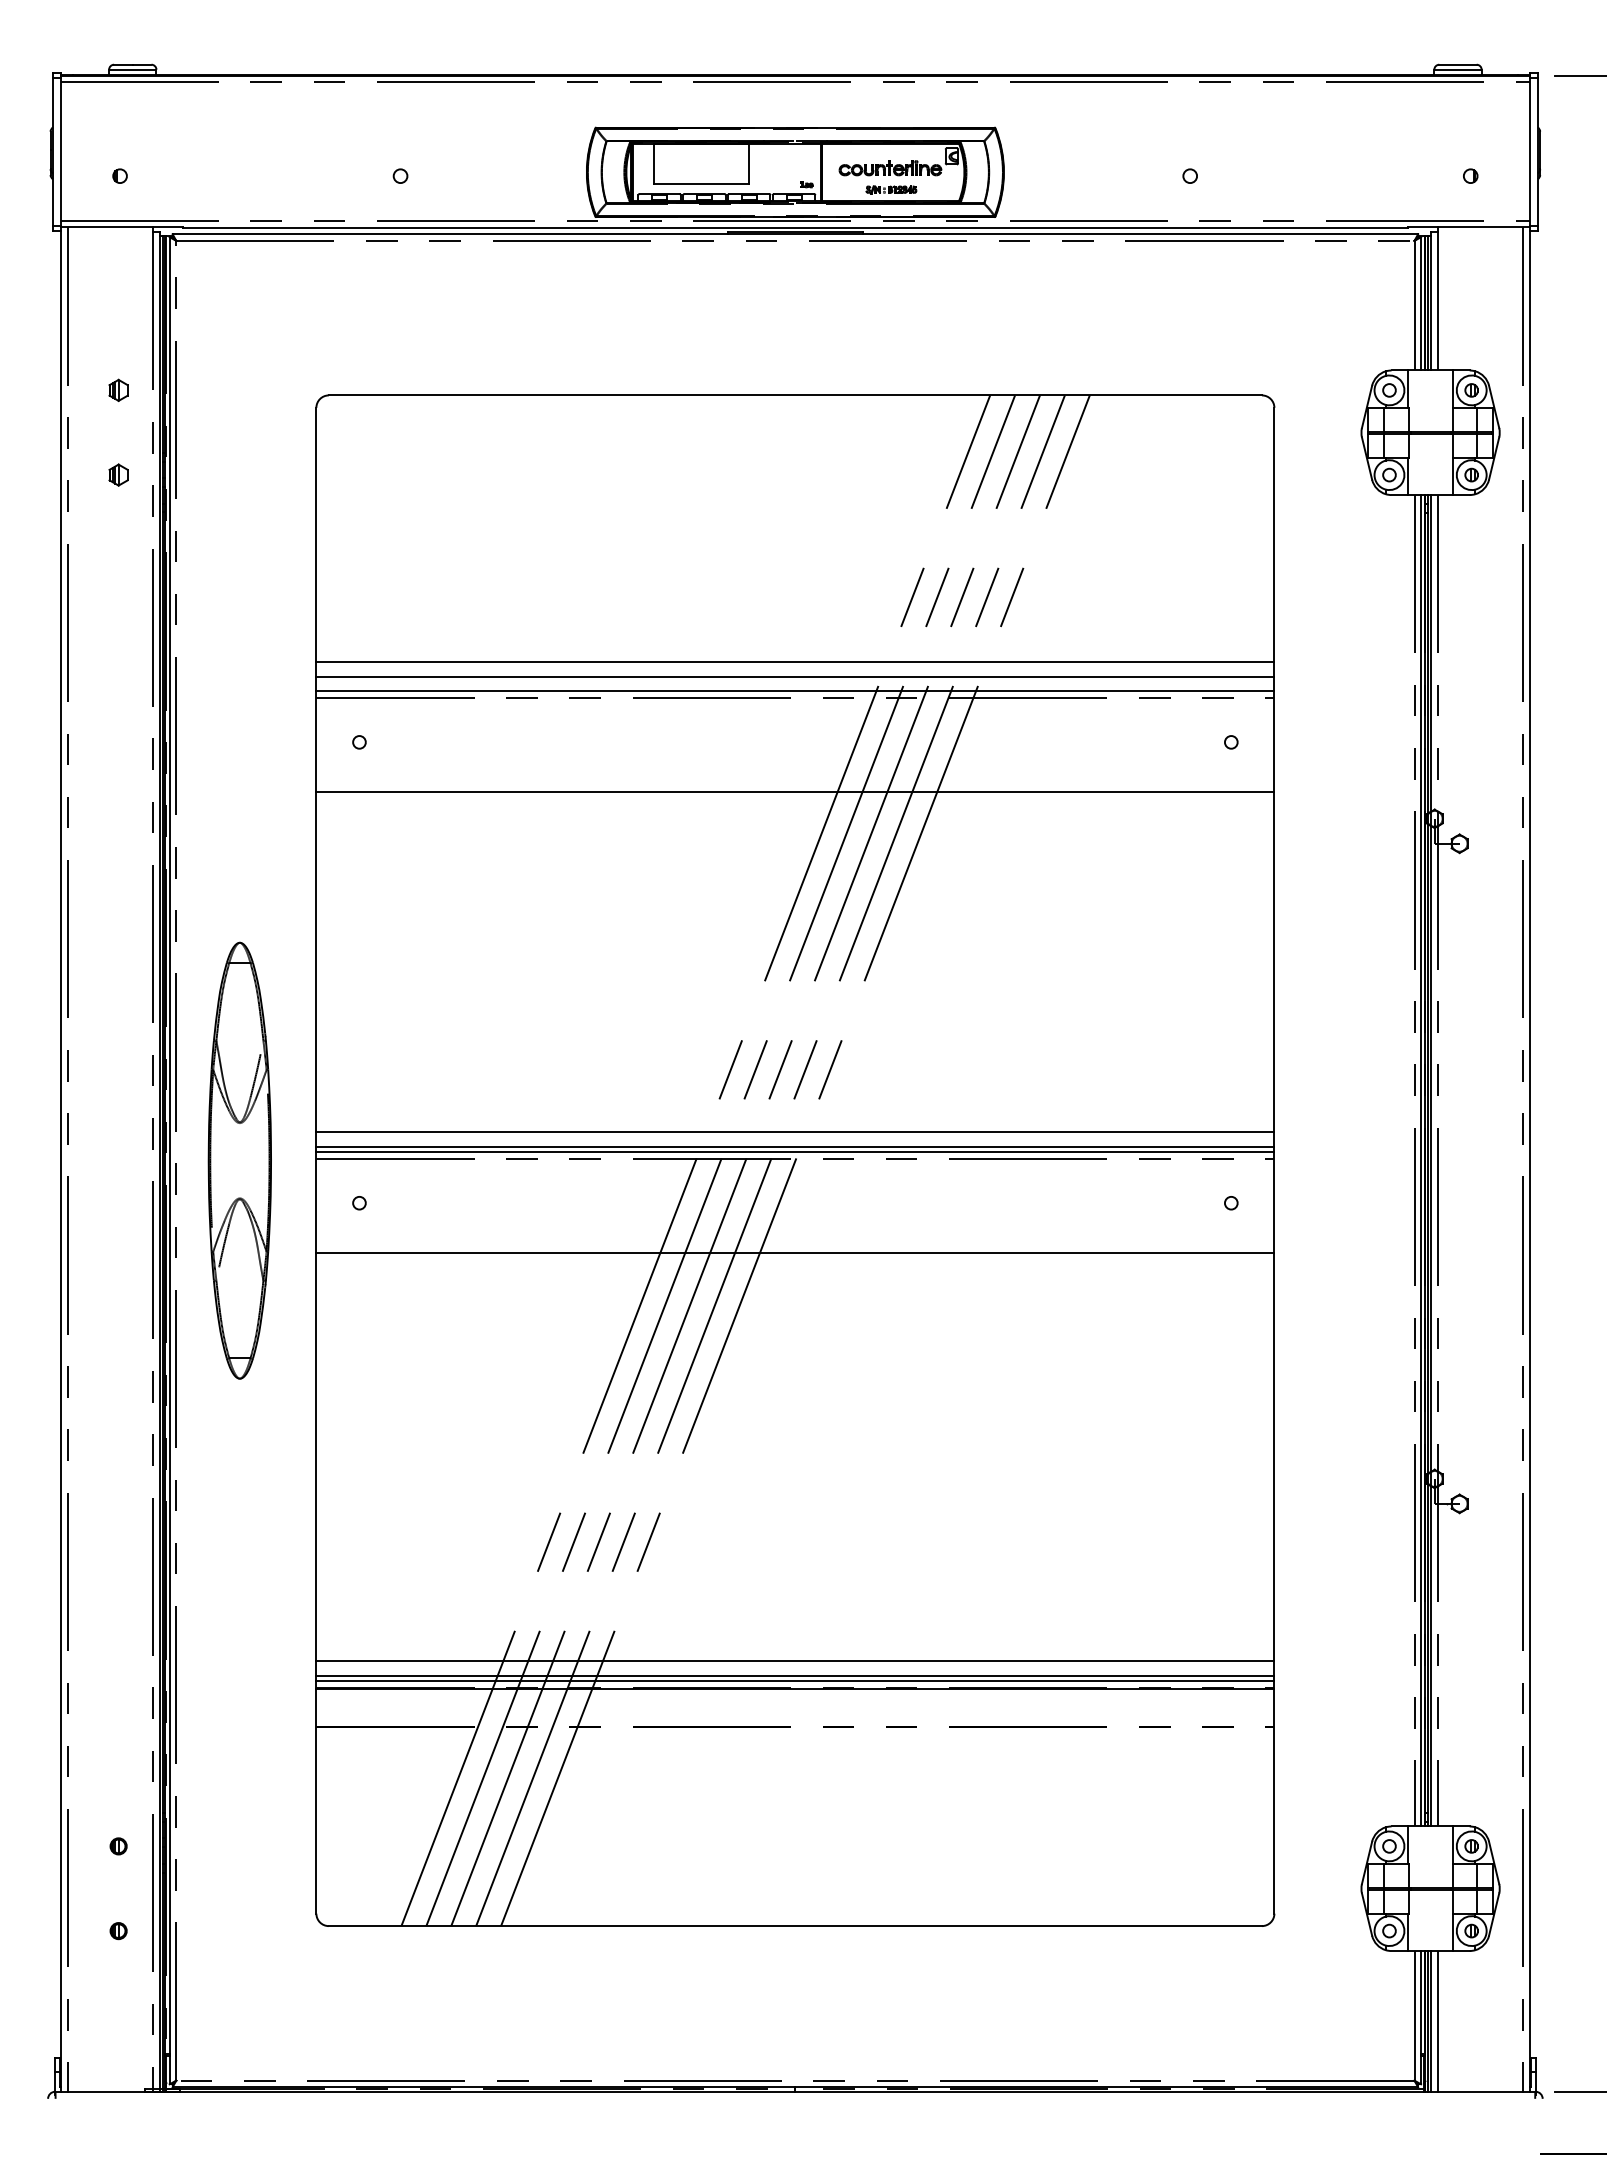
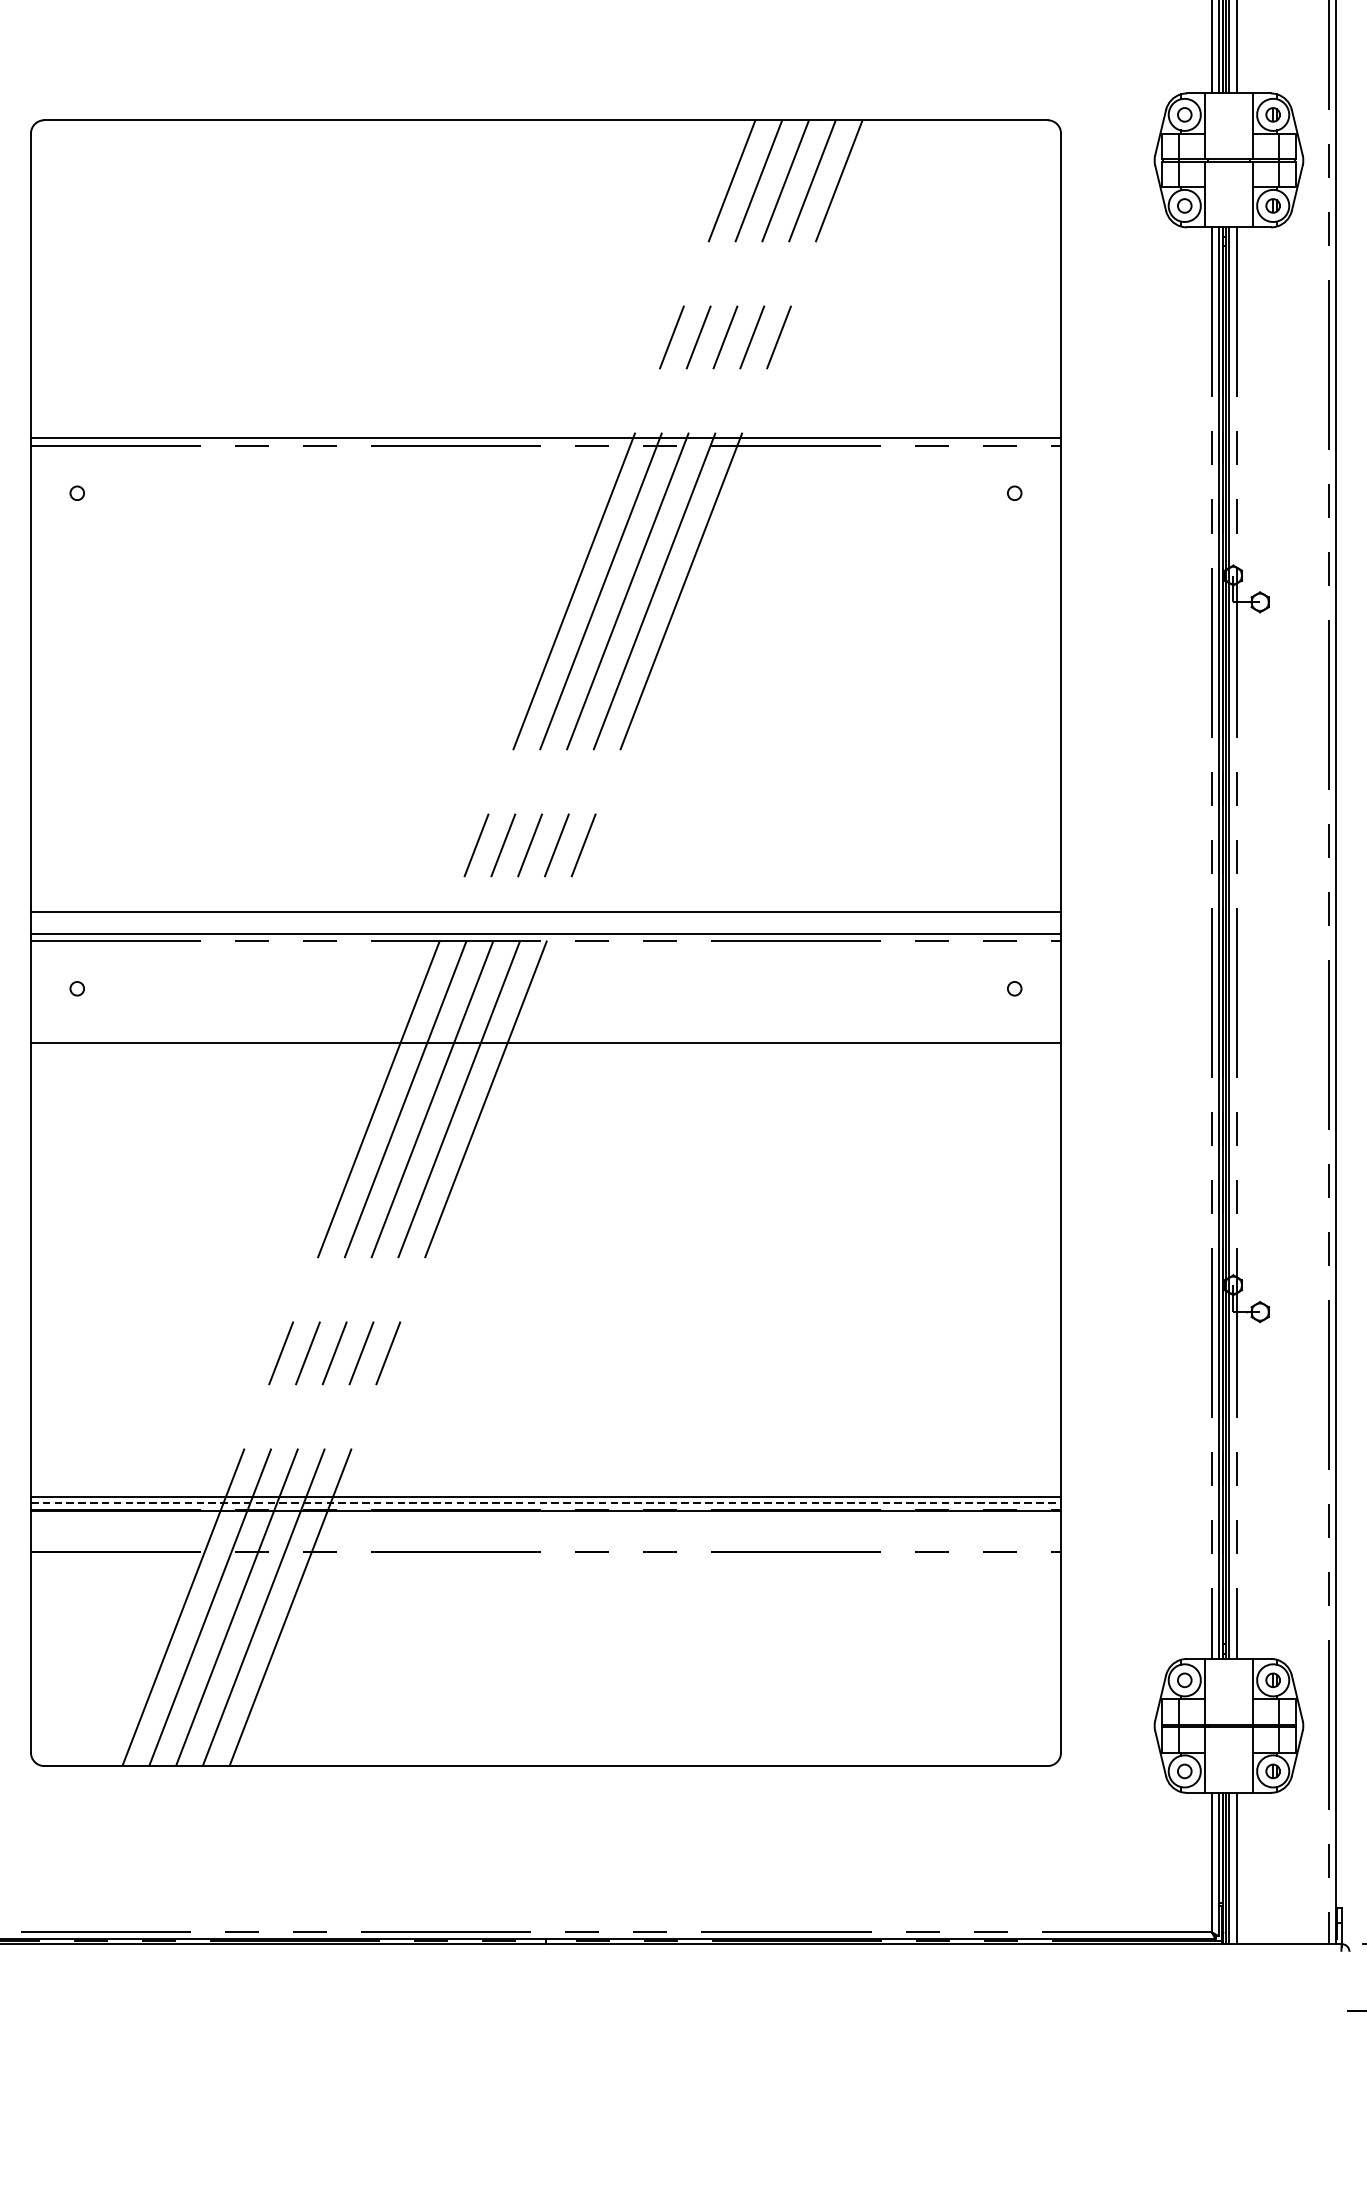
line: (795, 661) -> (546, 406), removed
line: (795, 676) -> (546, 422), removed
line: (795, 792) -> (546, 547), removed
line: (795, 1146) -> (546, 927), removed
line: (795, 1661) -> (546, 1481), removed
line: (795, 1681) -> (546, 1503), solid -> dashed

